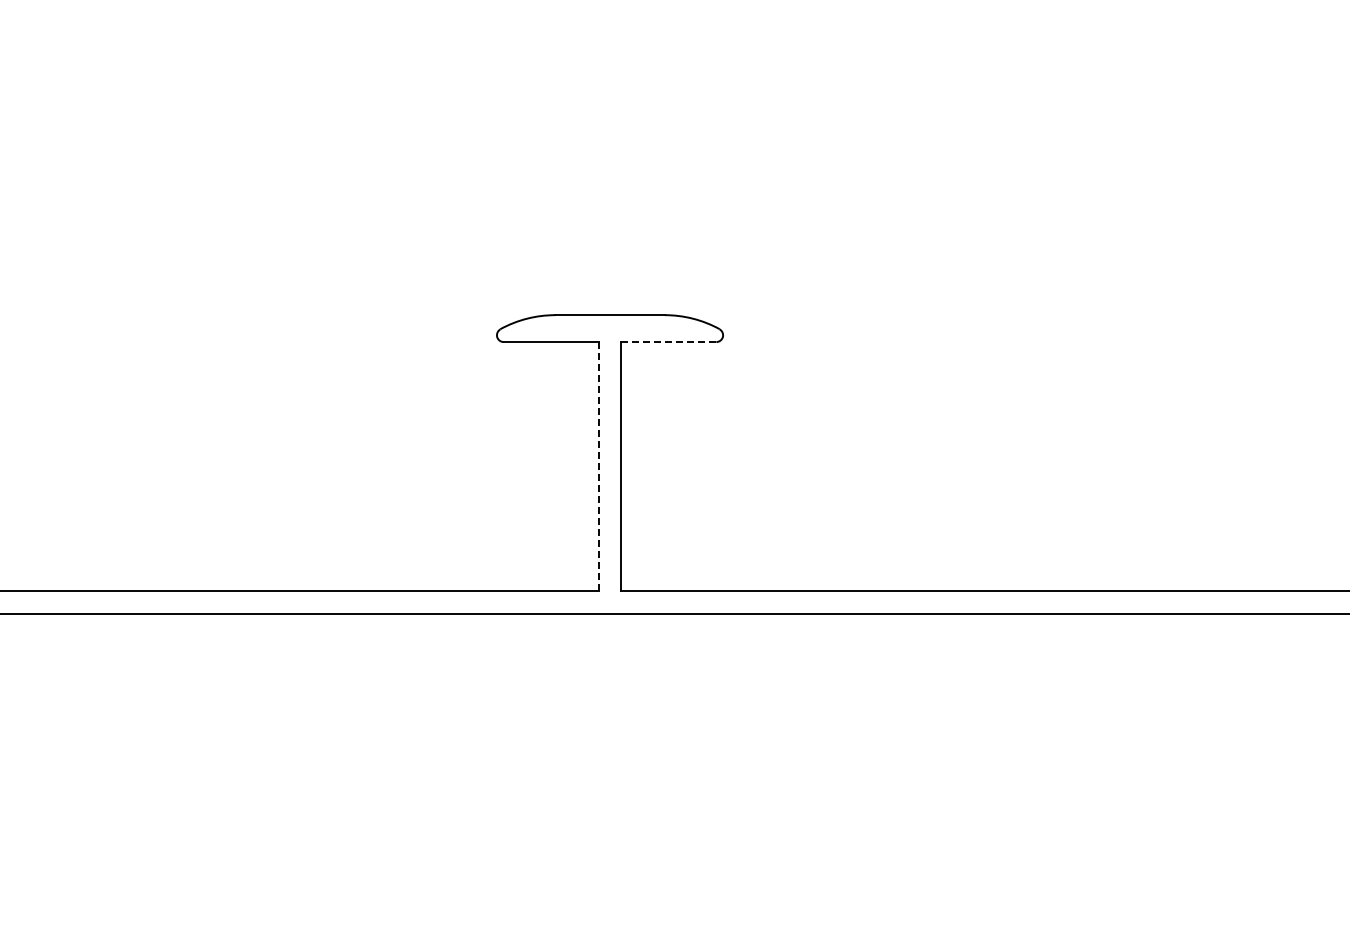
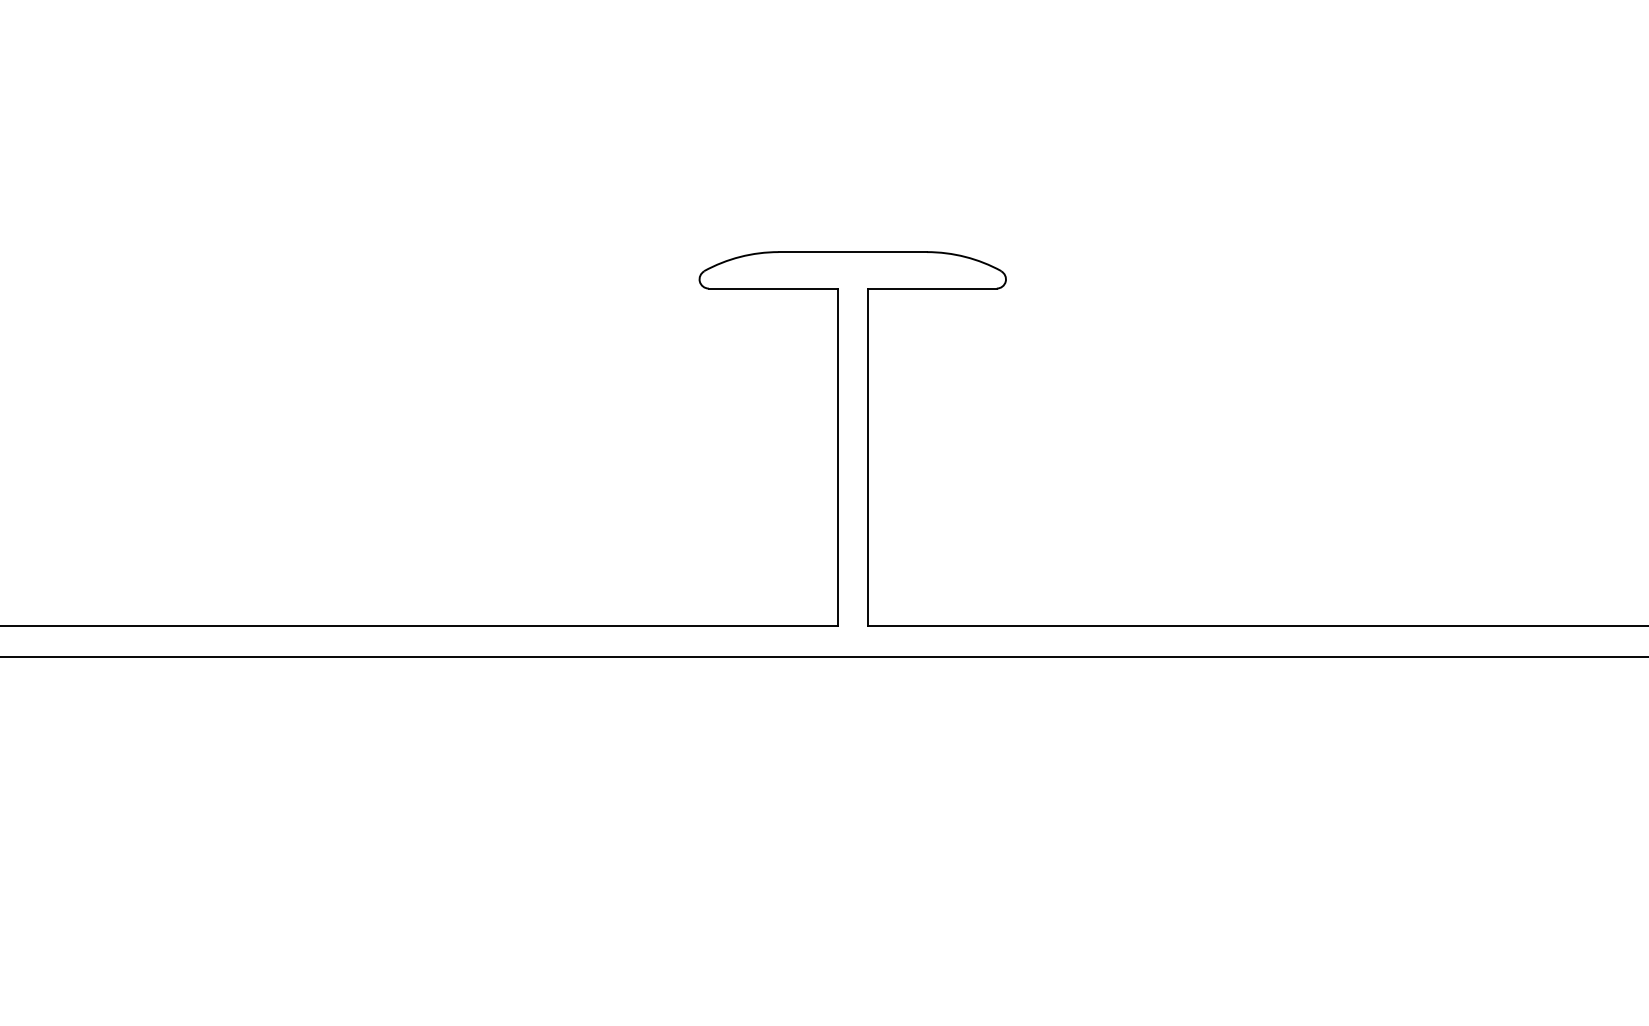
line: (668, 342) -> (931, 289), dashed -> solid
line: (598, 466) -> (837, 457), dashed -> solid

